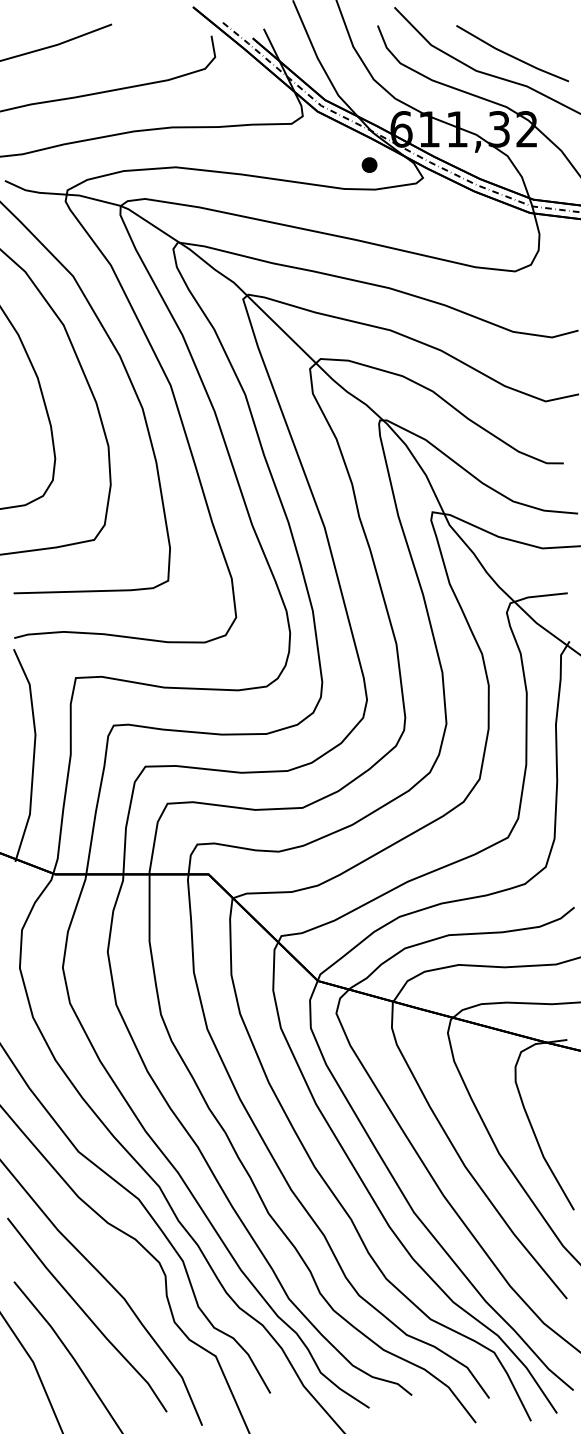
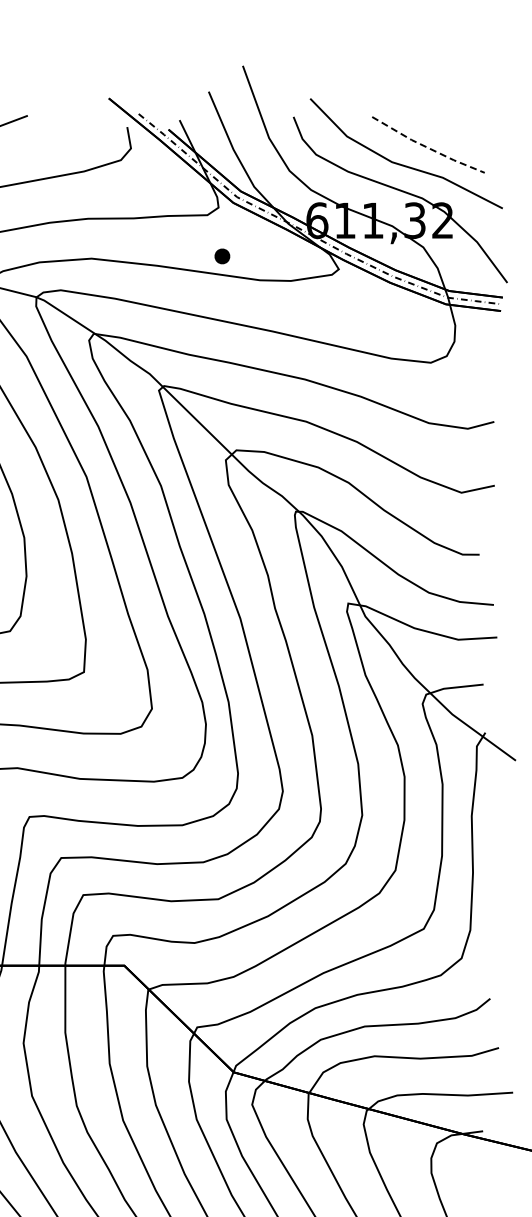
line: (512, 56) -> (428, 147), solid -> dashed
part: (369, 164) -> (222, 255), moved

